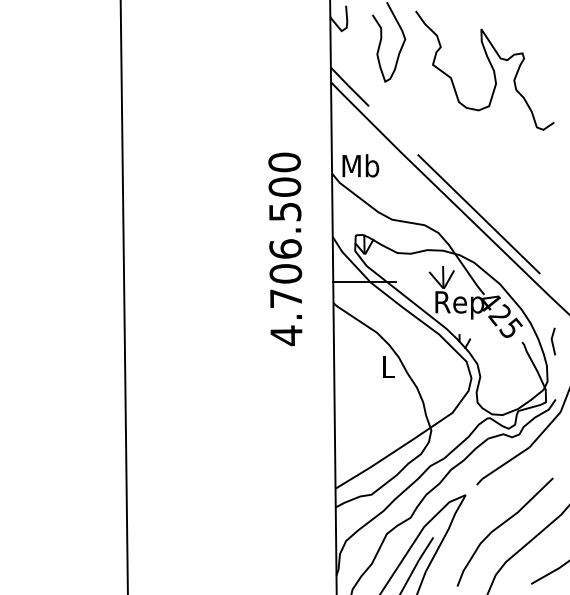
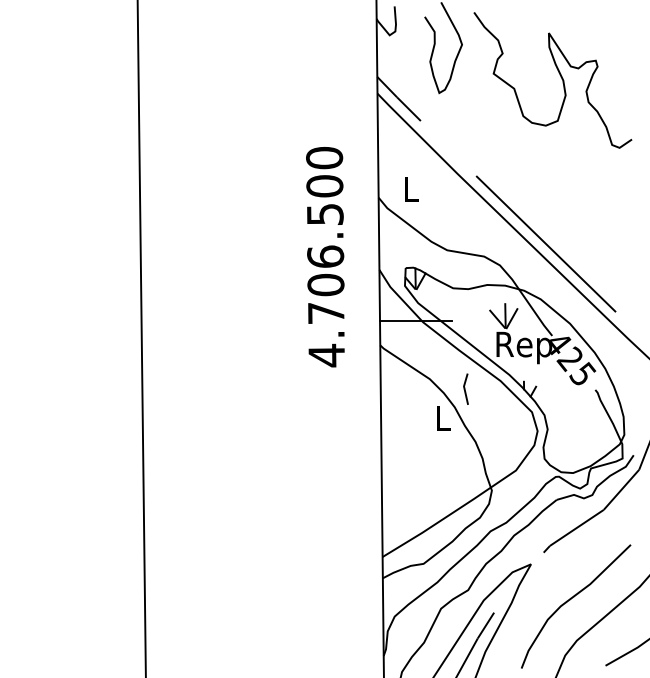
text: (360, 165) -> (411, 188), Mb -> L
text: (285, 249) -> (325, 257), moved
line: (552, 340) -> (465, 388), moved

